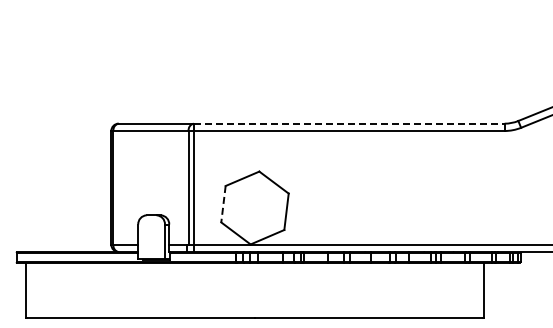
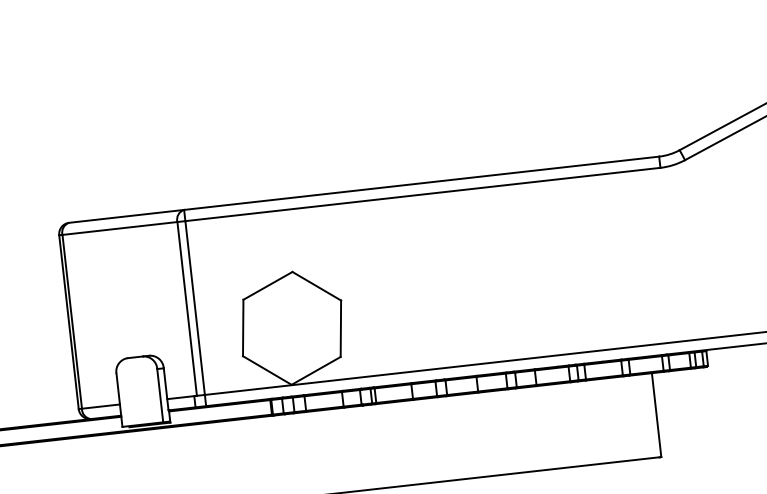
line: (349, 123) -> (422, 182), dashed -> solid
line: (223, 204) -> (243, 328), dashed -> solid

